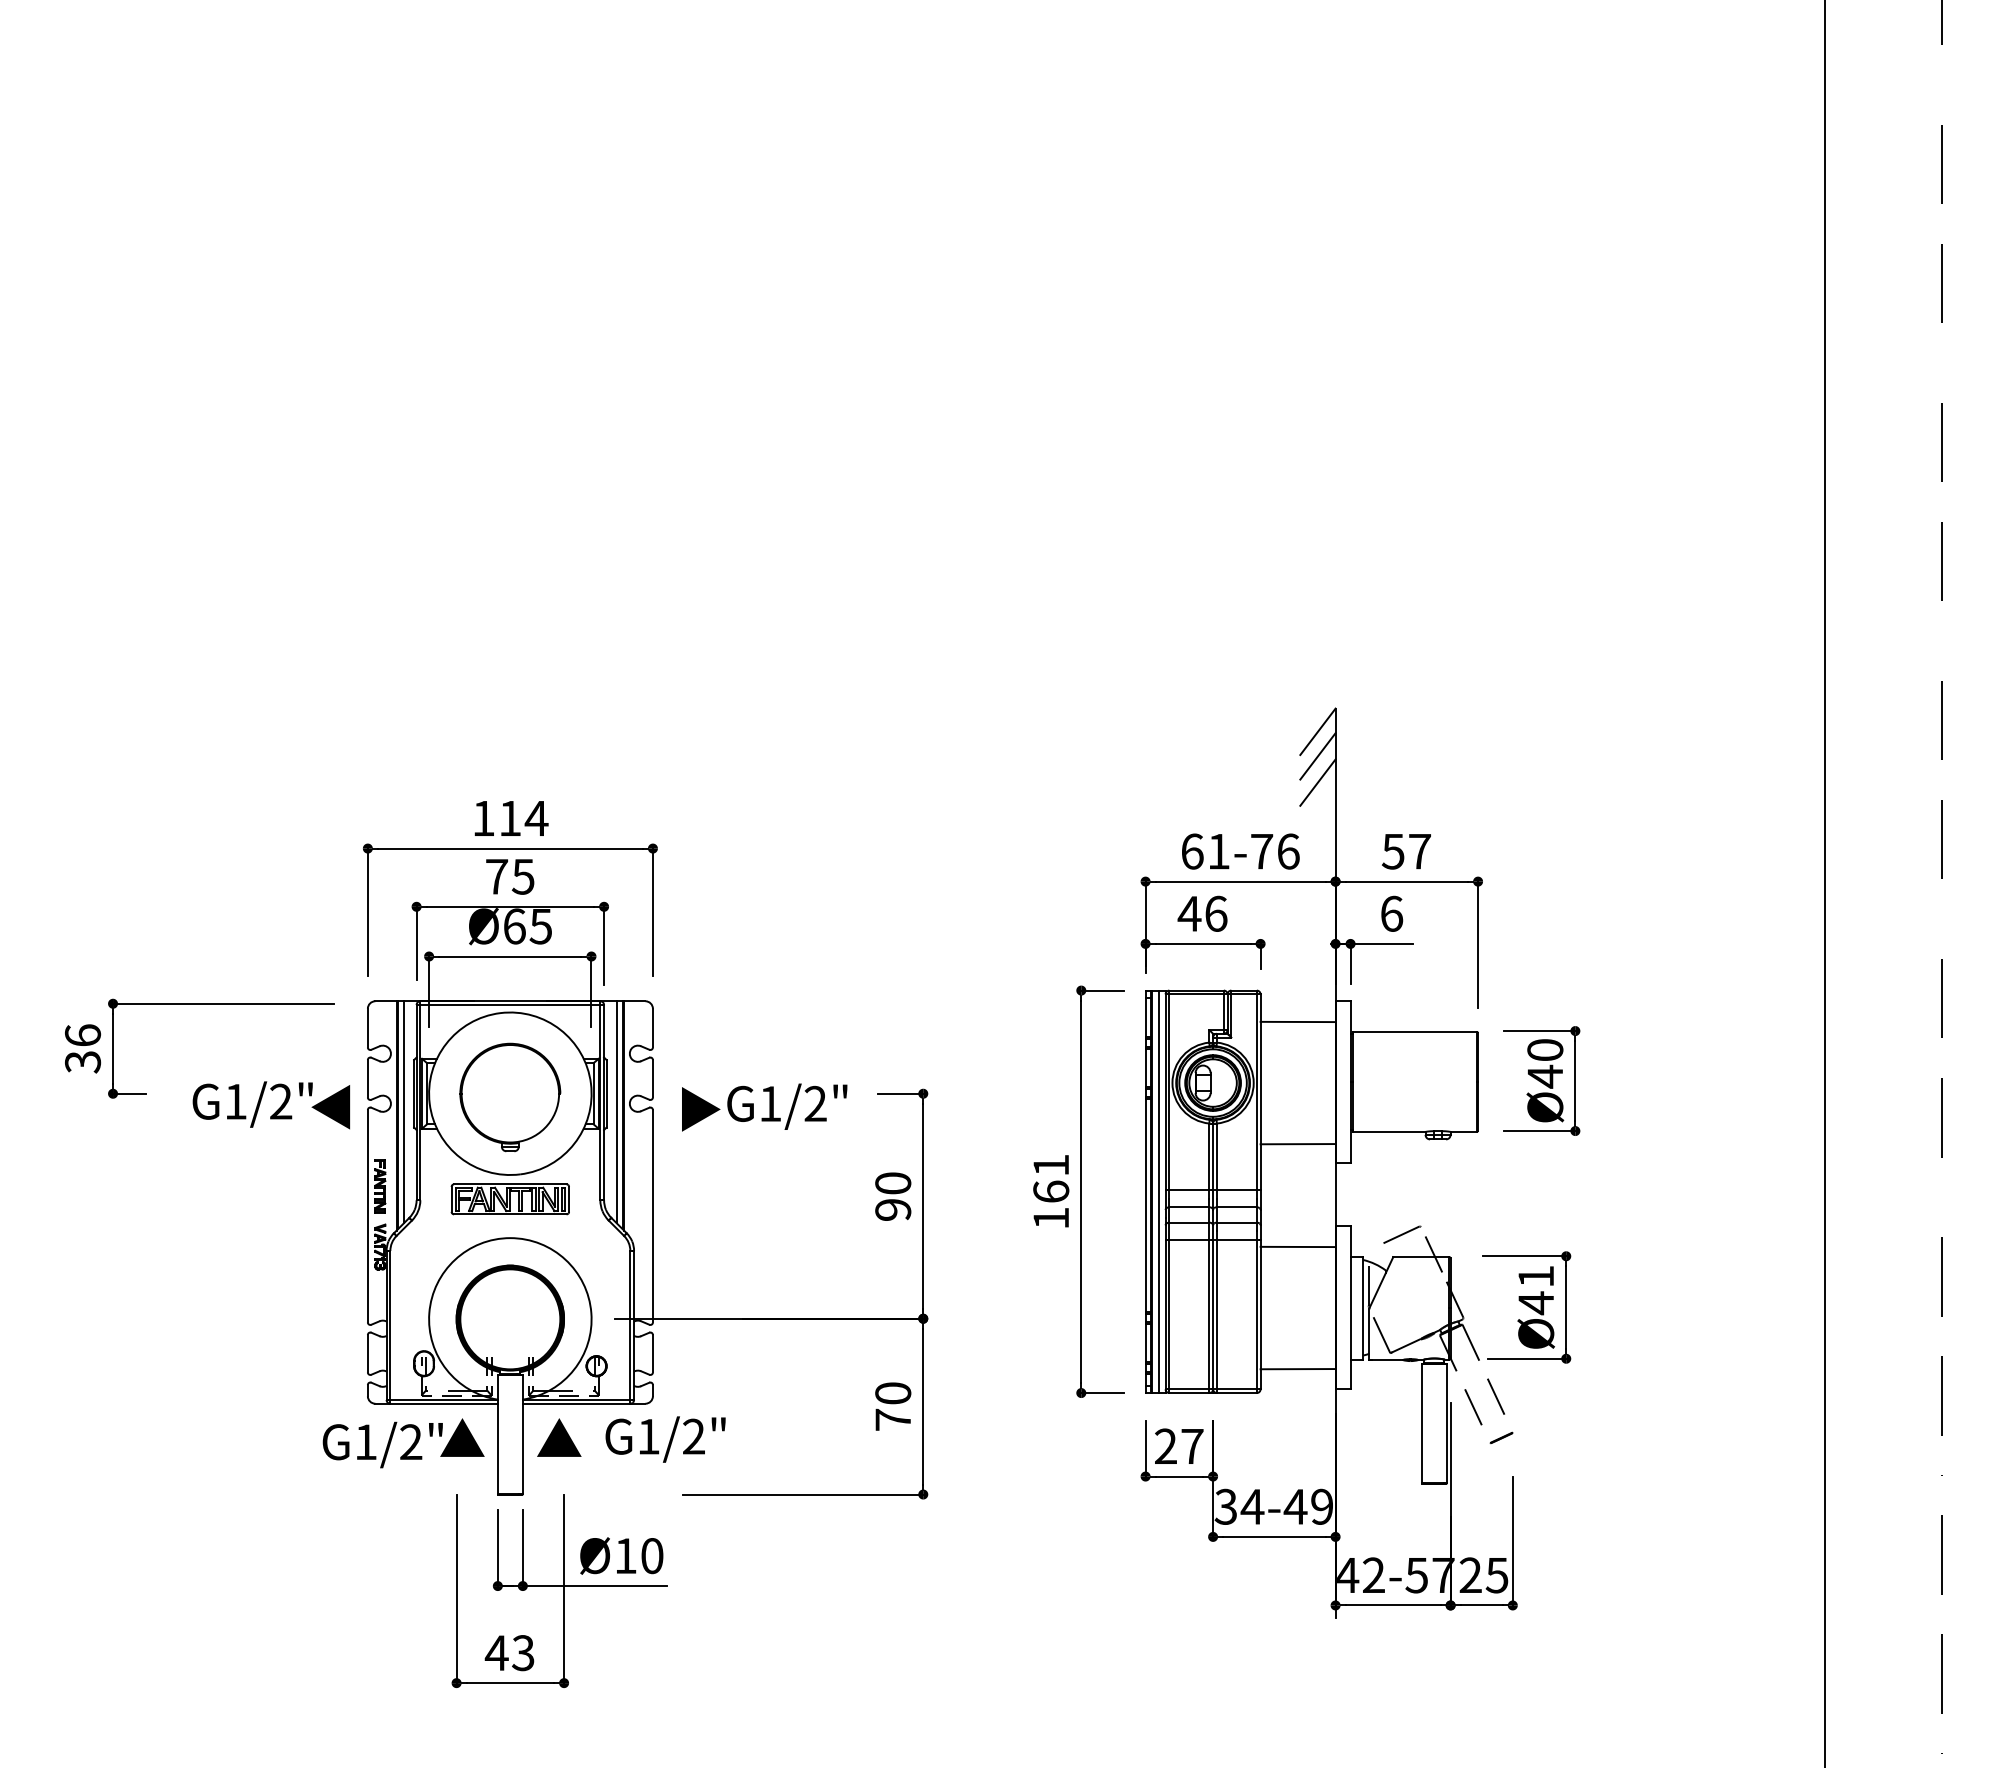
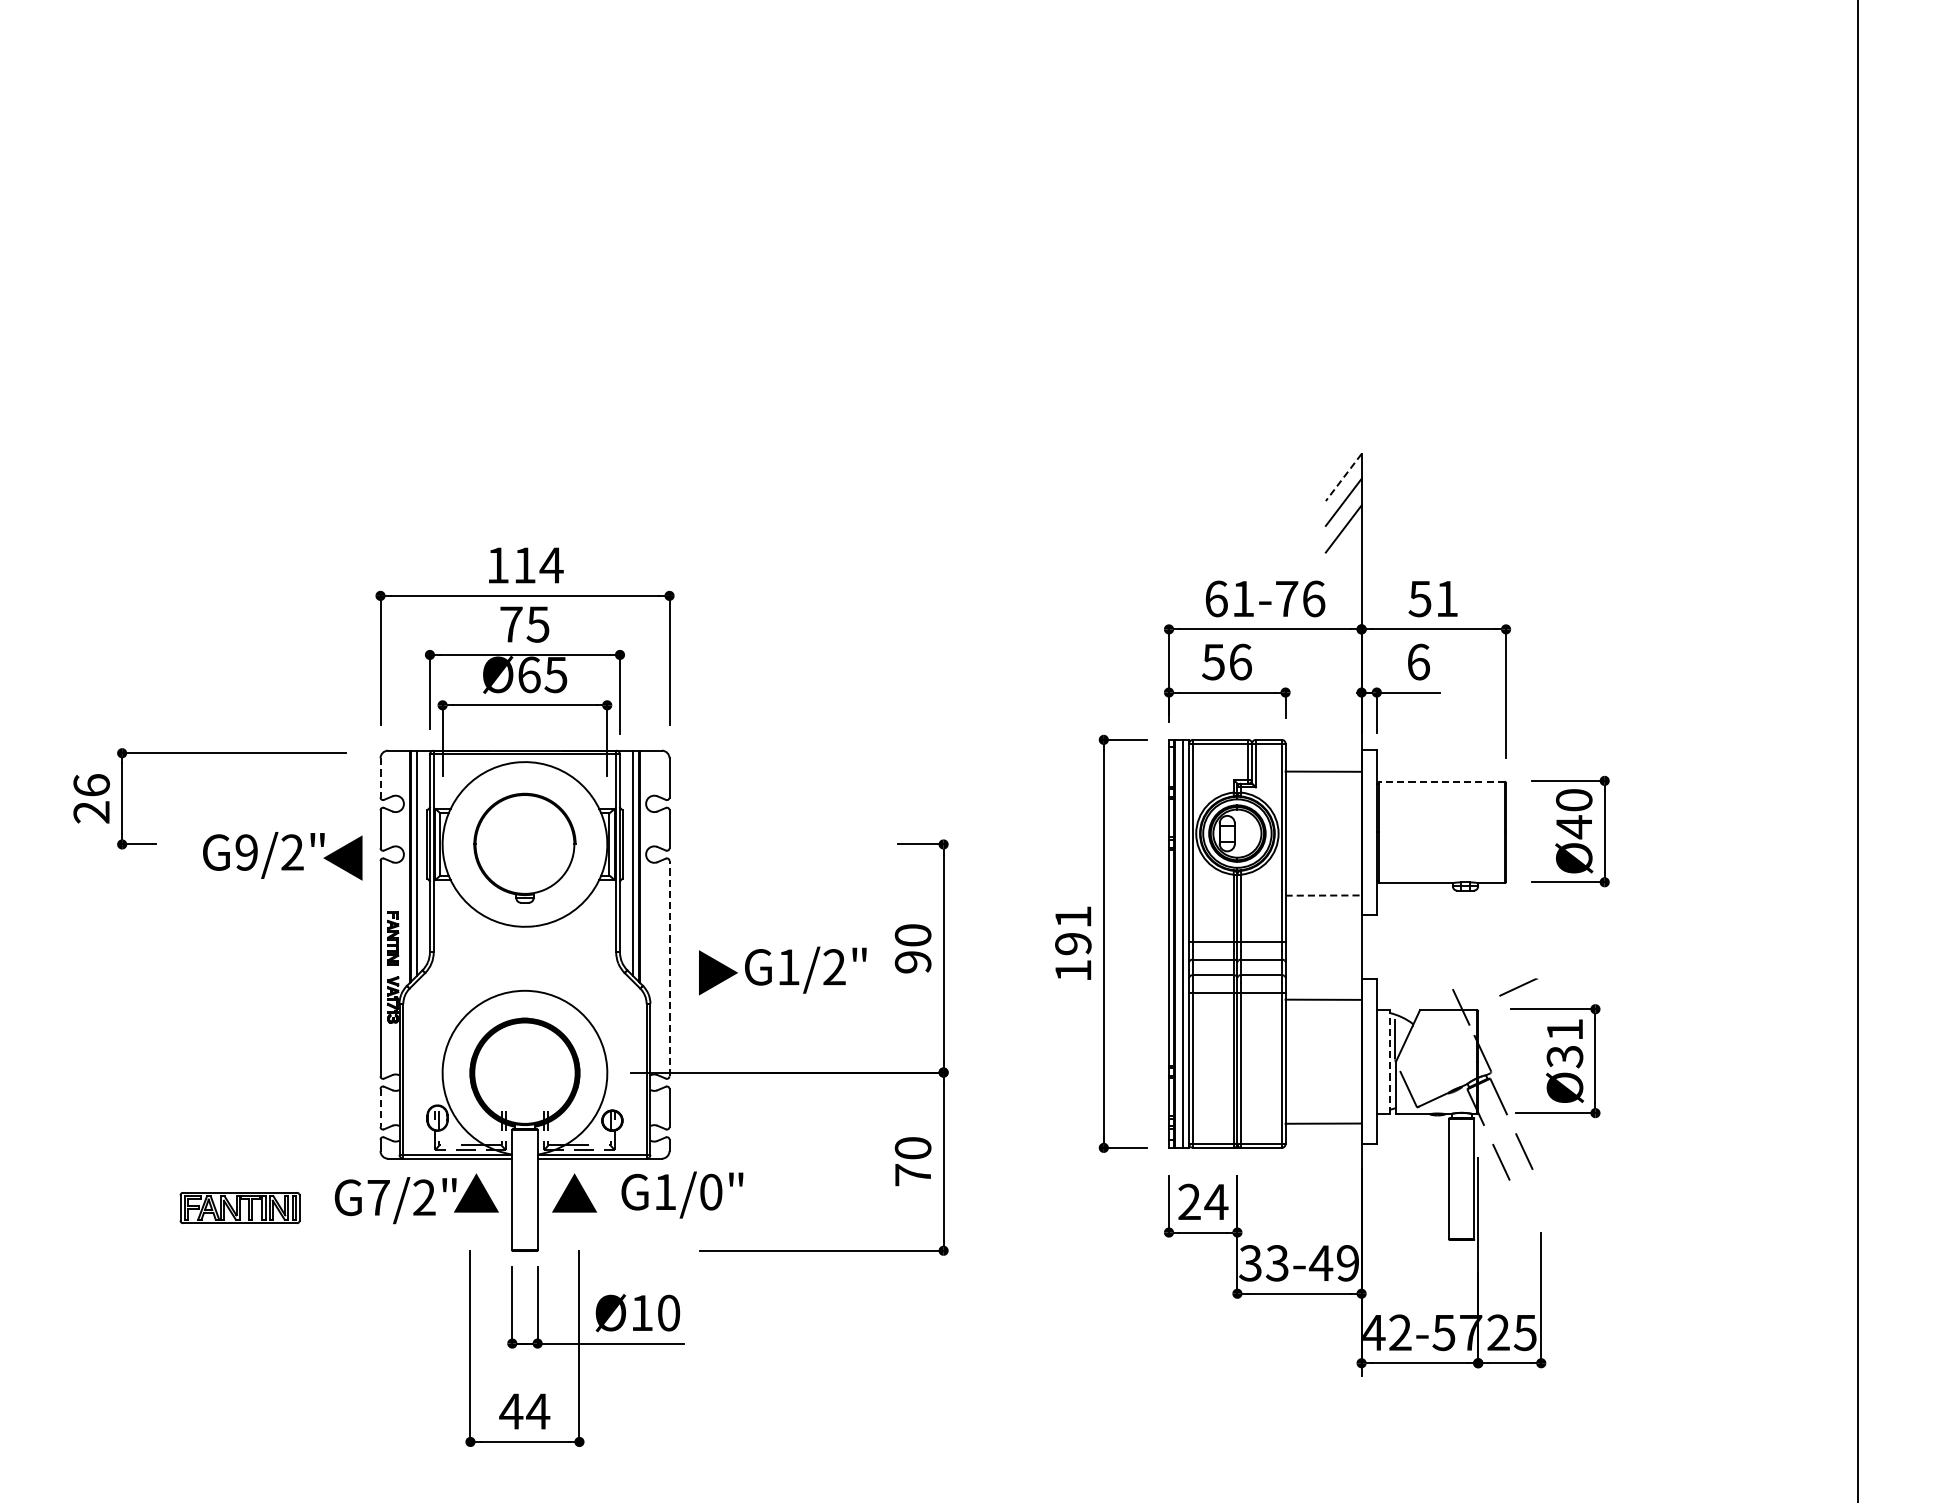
line: (1317, 732) -> (1343, 478), solid -> dashed
text: (1419, 851) -> (1446, 598), 57 -> 51
text: (1189, 913) -> (1213, 661), 46 -> 56
line: (367, 1028) -> (380, 778), solid -> dashed
line: (1414, 1031) -> (1441, 781), solid -> dashed
text: (83, 1062) -> (92, 812), 36 -> 26
text: (235, 1101) -> (246, 852), G1/2" -> G9/2"
text: (764, 1107) -> (782, 970), moved
line: (1298, 1144) -> (1324, 895), solid -> dashed
text: (1051, 1191) -> (1073, 943), 161 -> 191
part: (509, 1199) -> (239, 1208), moved
line: (652, 1215) -> (669, 967), solid -> dashed
line: (1402, 1234) -> (1518, 987), moved
text: (1536, 1303) -> (1565, 1057), Ø41 -> Ø31
line: (1363, 1307) -> (1389, 1061), solid -> dashed
line: (367, 1353) -> (380, 1107), solid -> dashed
text: (693, 1436) -> (710, 1191), G1/2" -> G1/0"
line: (1501, 1437) -> (1529, 1192), removed
text: (366, 1441) -> (379, 1197), G1/2" -> G7/2"
text: (1192, 1446) -> (1216, 1202), 27 -> 24
text: (1252, 1506) -> (1277, 1262), 34-49 -> 33-49
text: (523, 1653) -> (538, 1411), 43 -> 44

